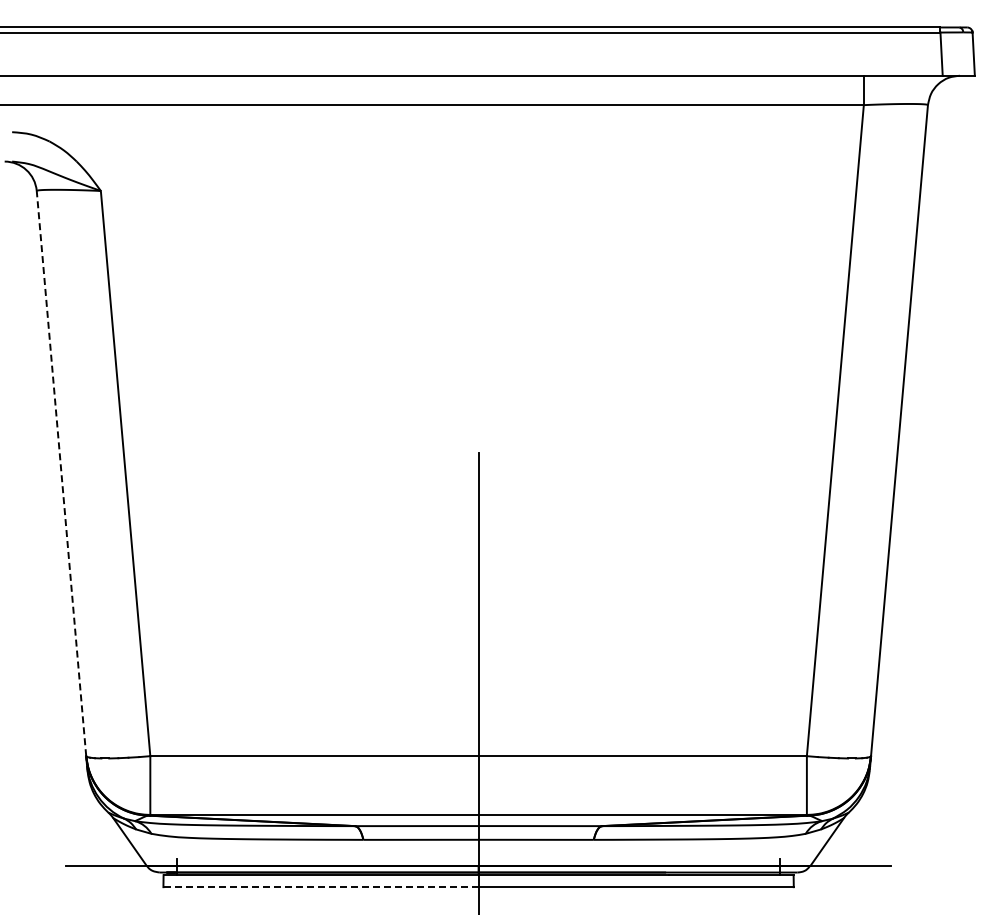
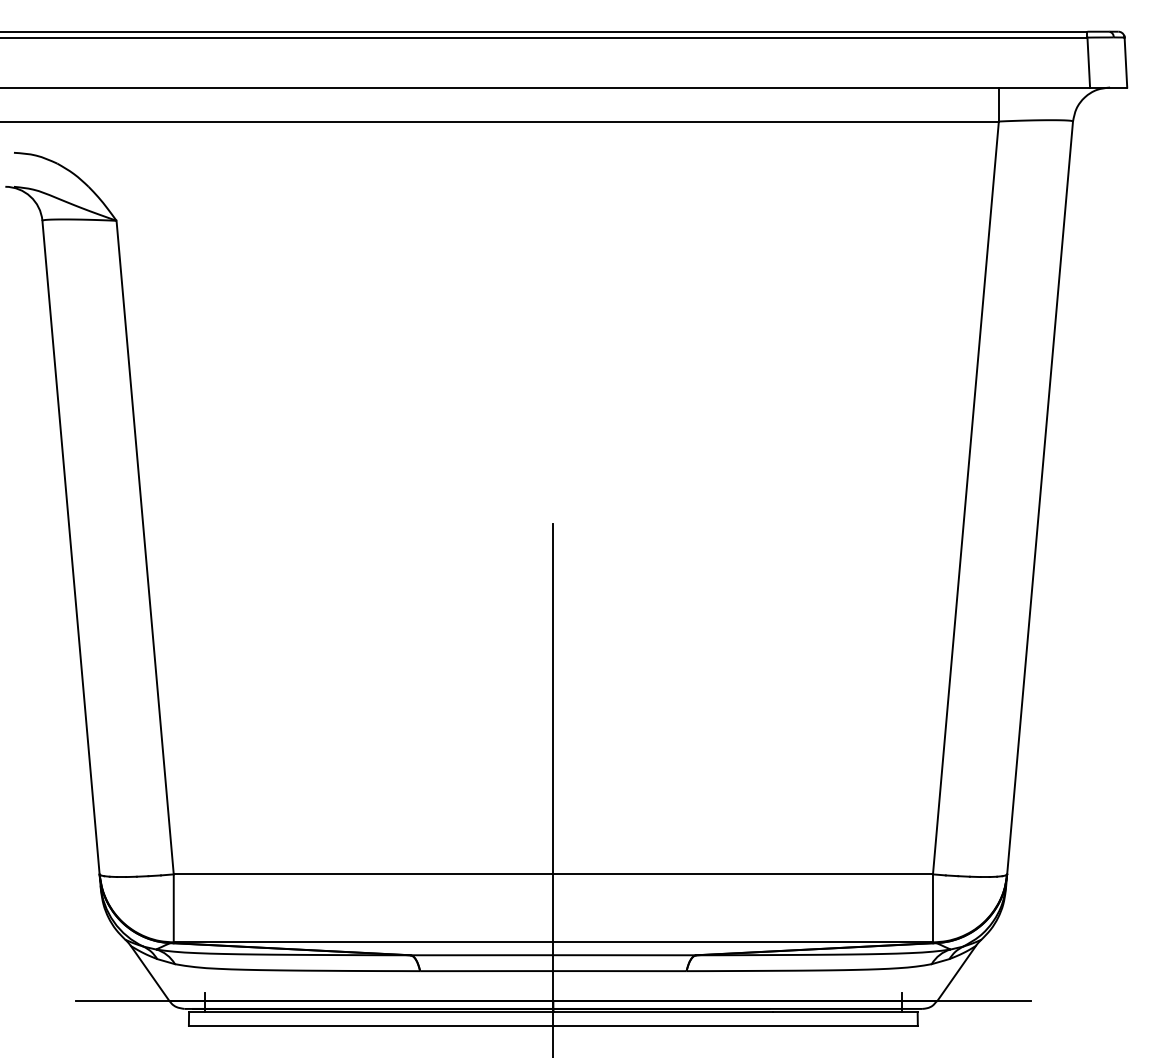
line: (61, 473) -> (71, 547), dashed -> solid
line: (321, 887) -> (371, 1026), dashed -> solid

